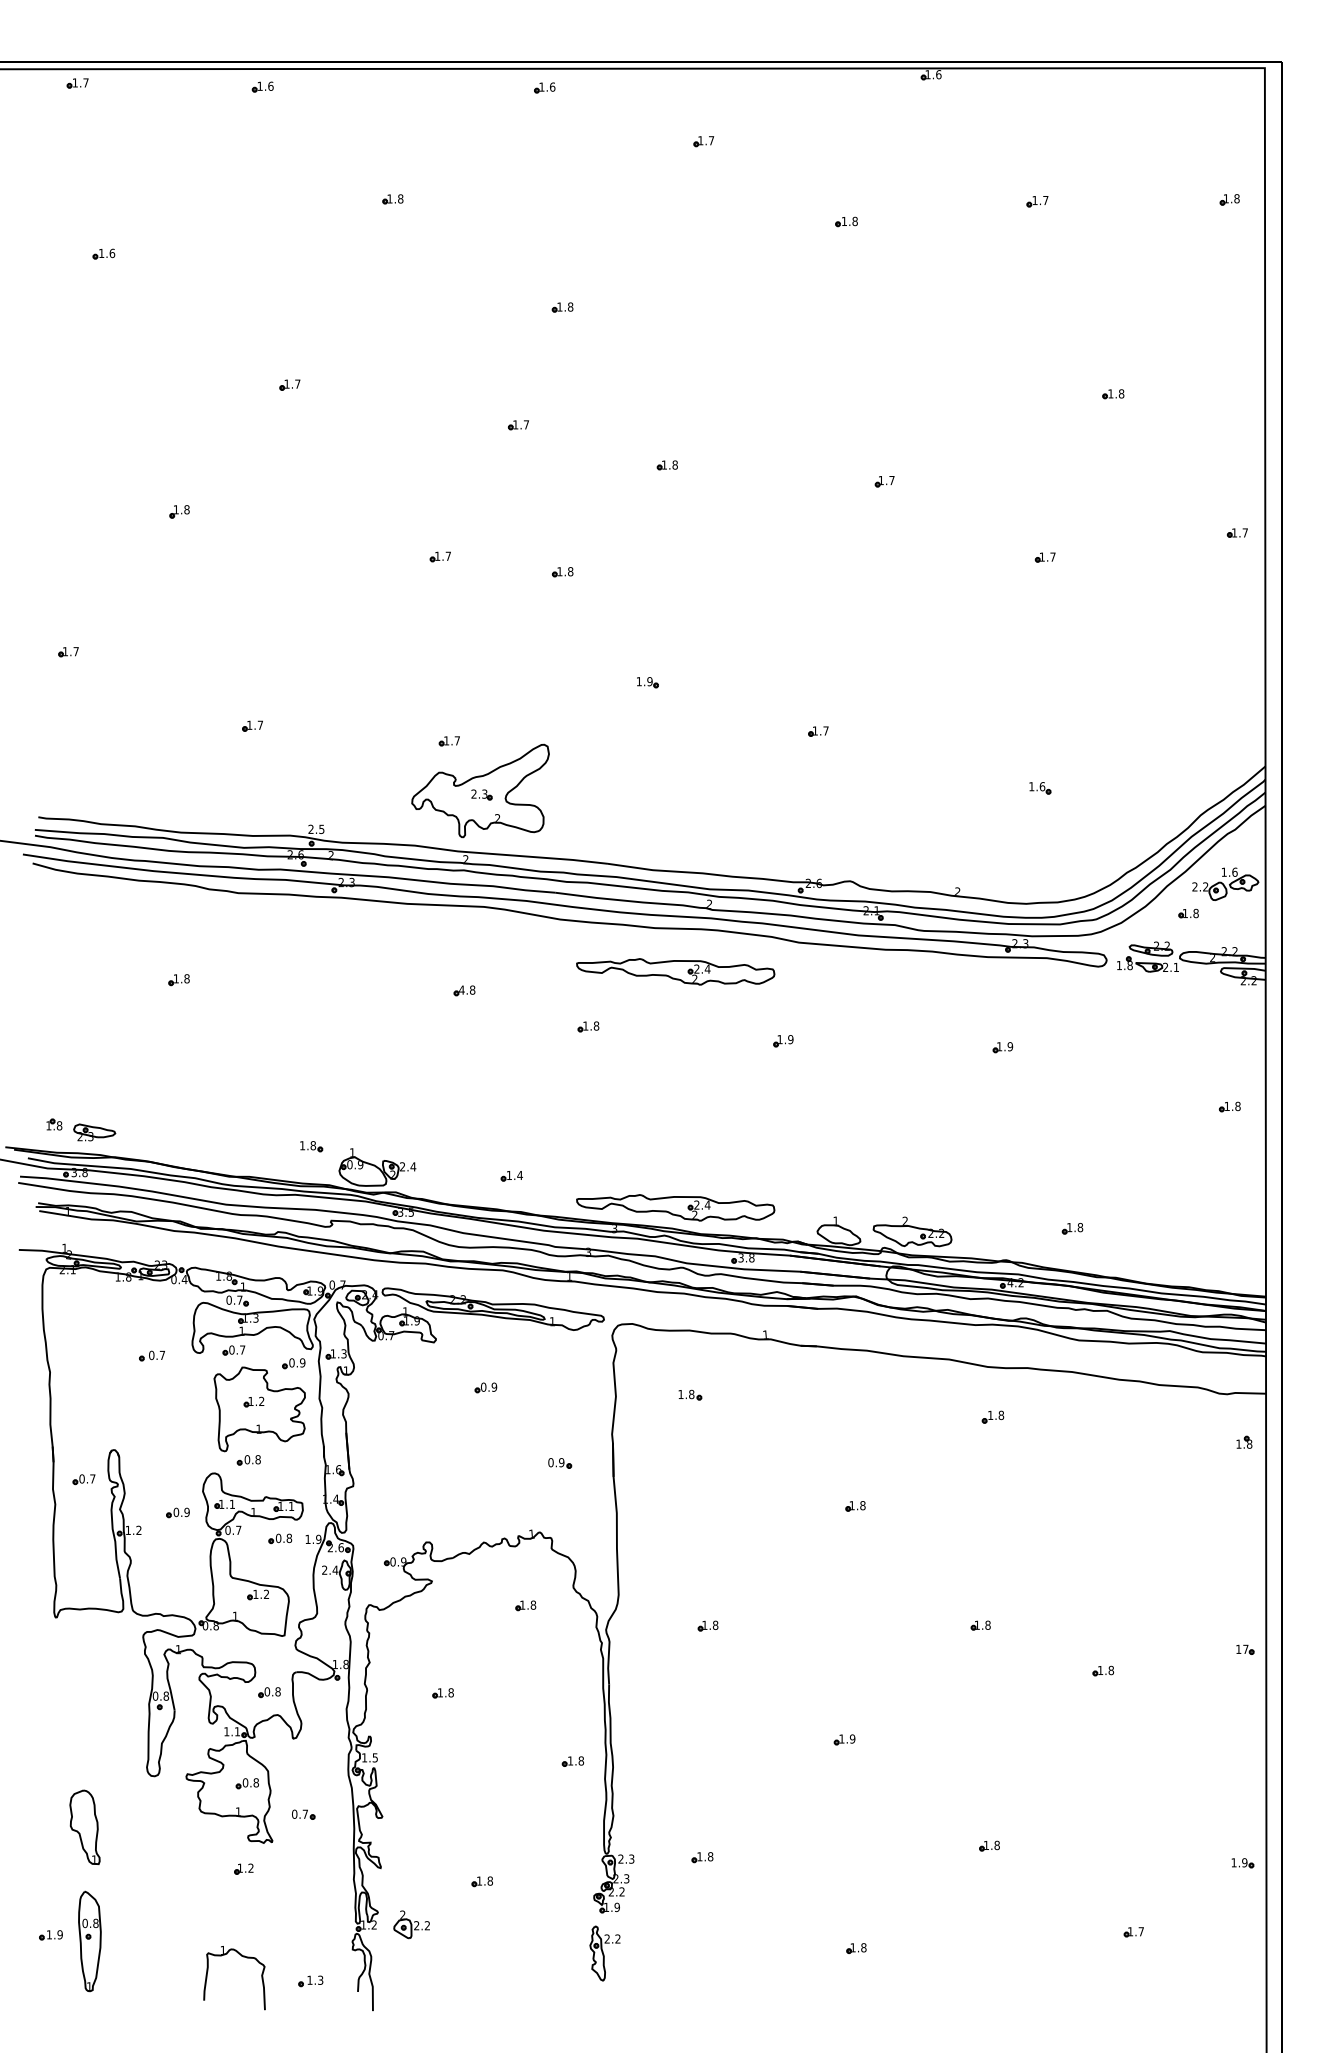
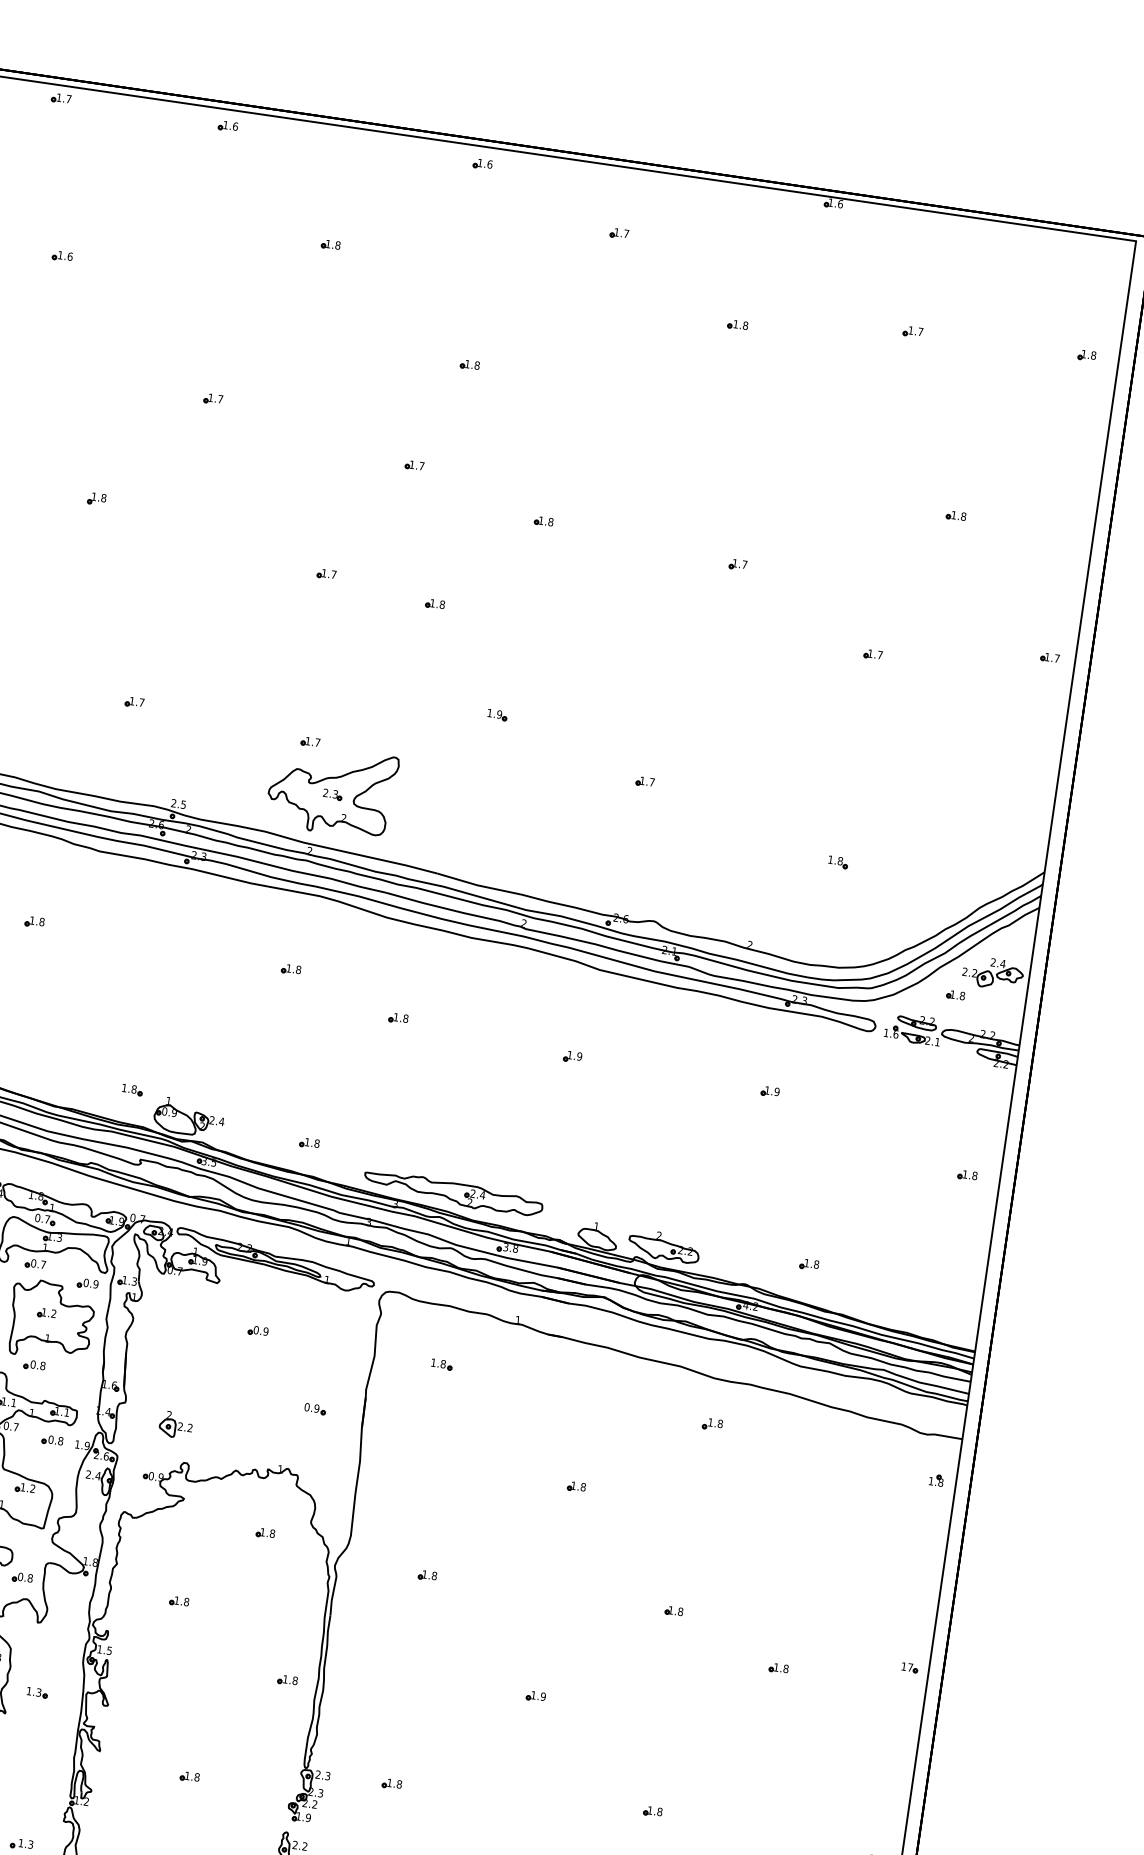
text: (1042, 786) -> (840, 861), 1.6 -> 1.8
text: (1229, 871) -> (998, 962), 1.6 -> 2.4
text: (1129, 965) -> (895, 1034), 1.8 -> 1.6
part: (675, 971) -> (484, 979), removed
text: (461, 989) -> (288, 967), 4.8 -> 1.8
text: (519, 1175) -> (316, 1143), 1.4 -> 1.8
text: (300, 1813) -> (34, 1691), 0.7 -> 1.3
part: (411, 1924) -> (175, 1424), moved

